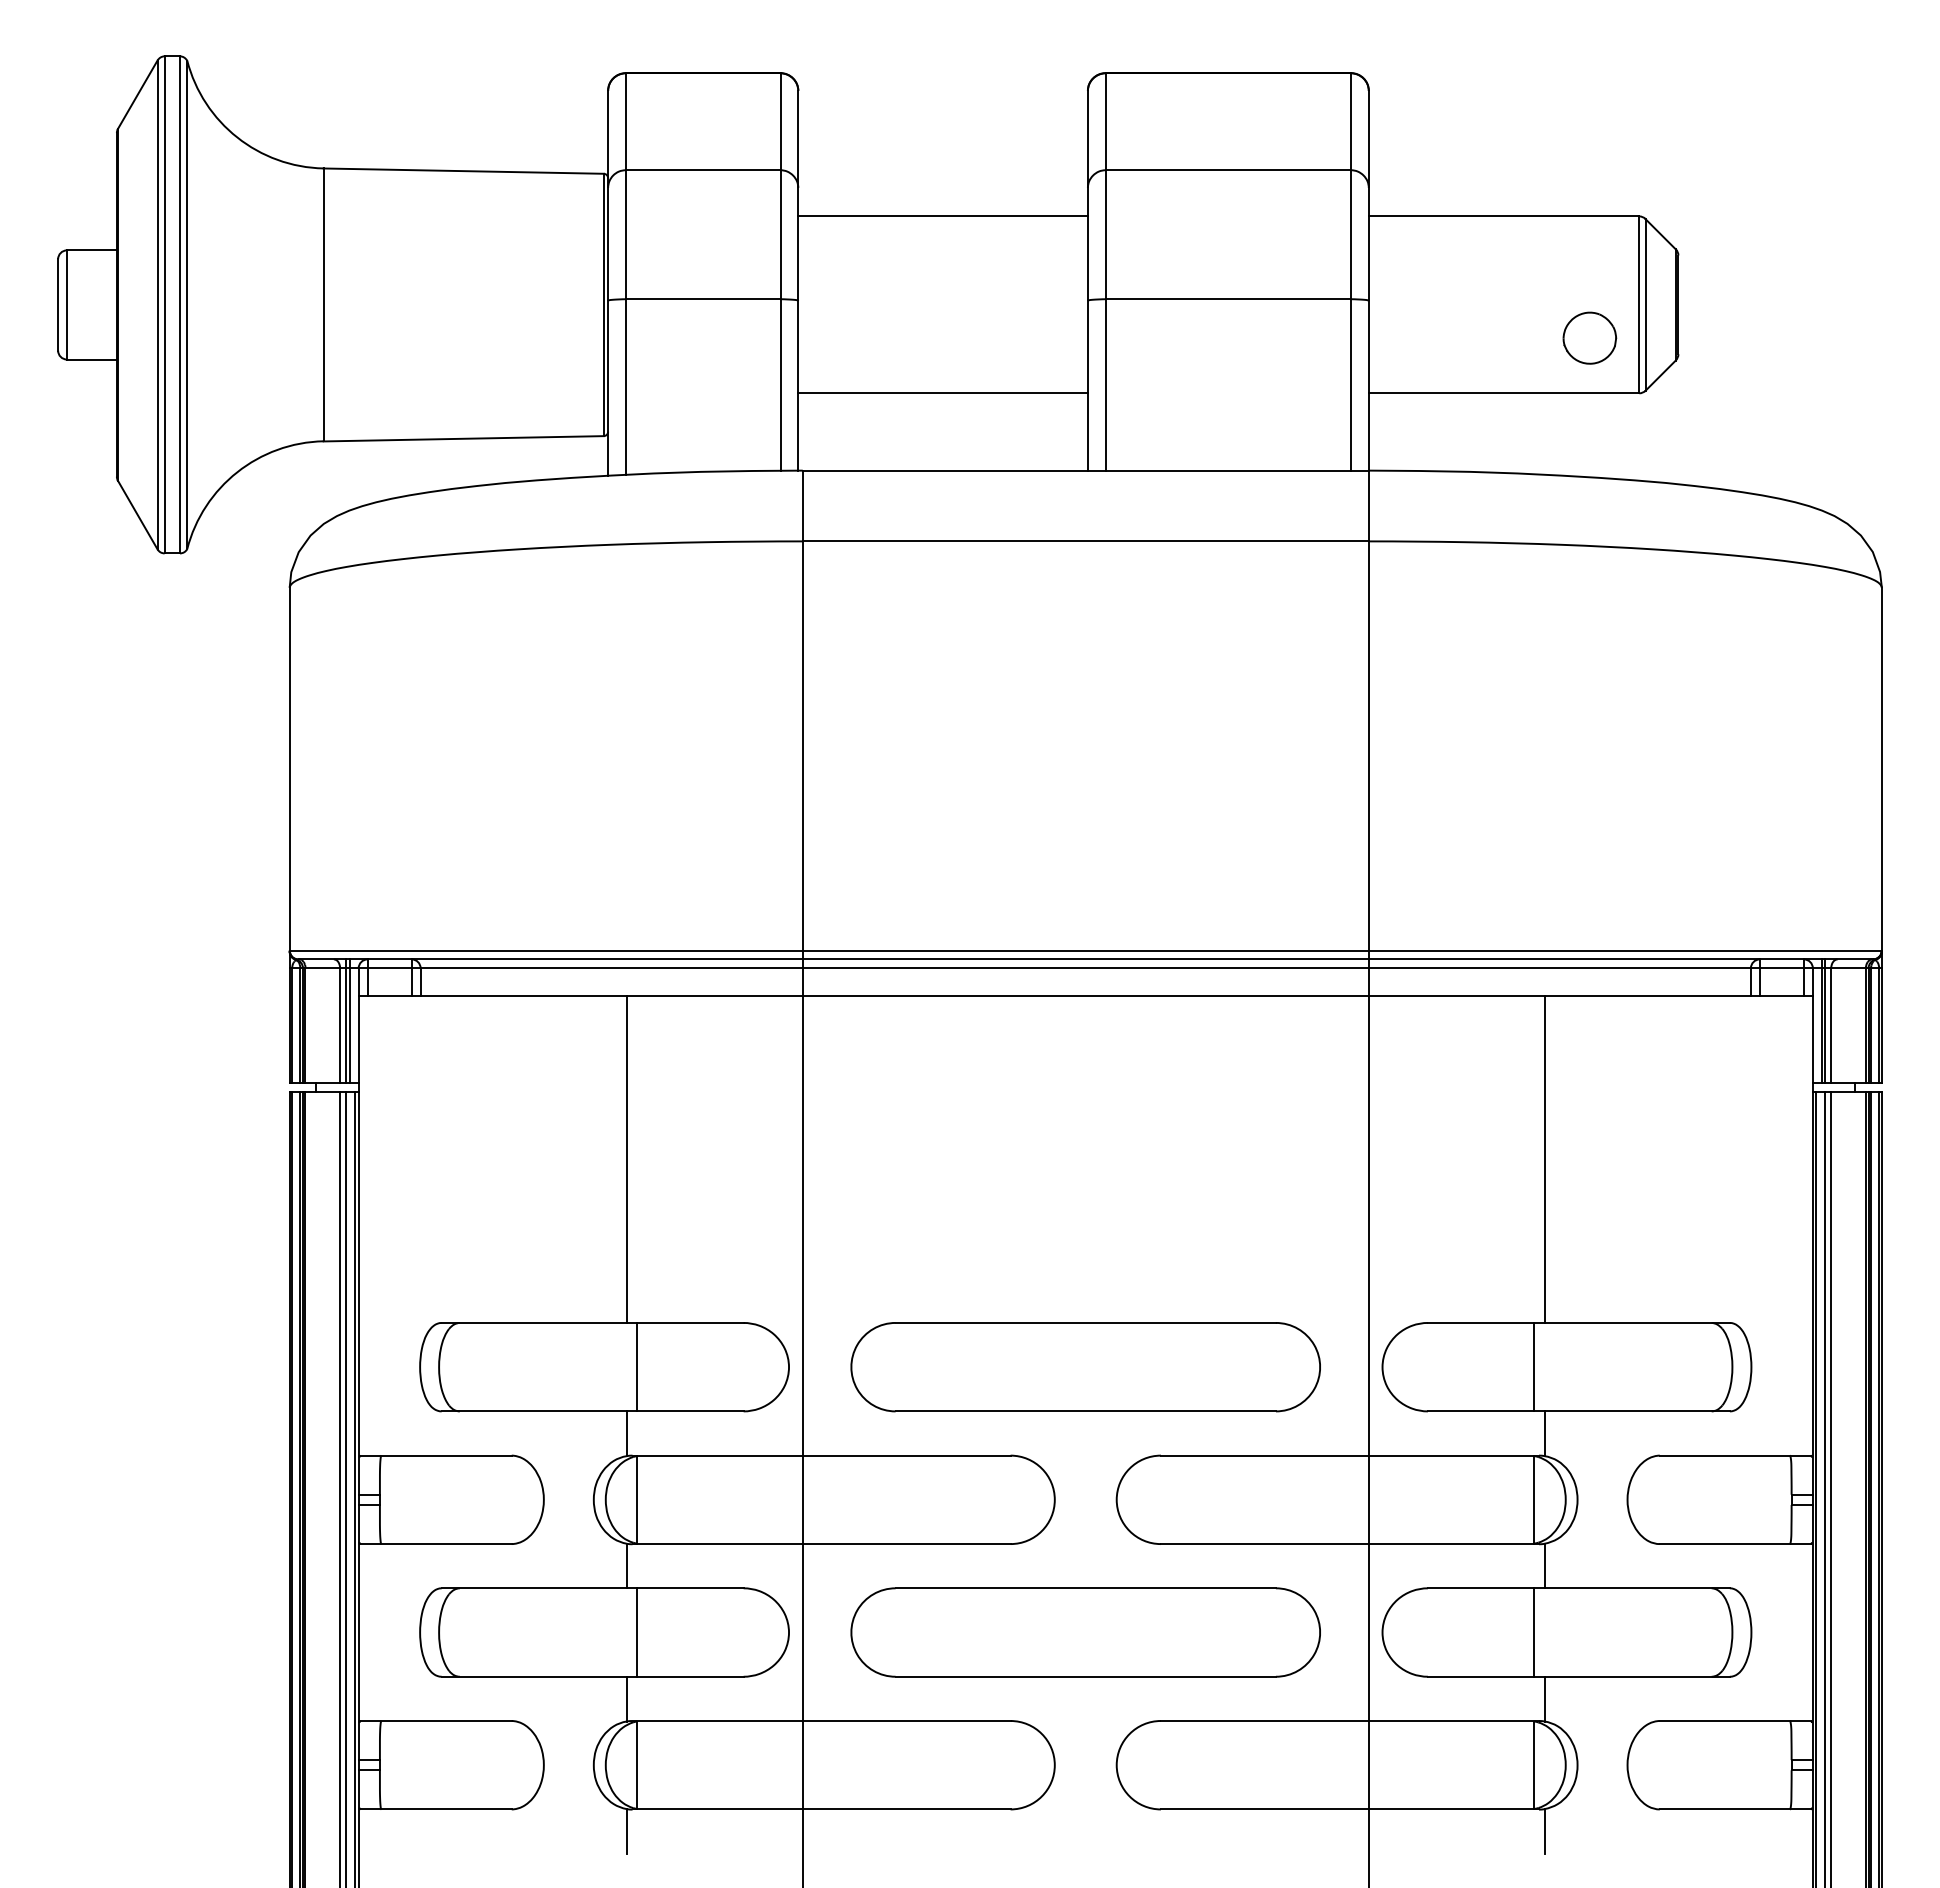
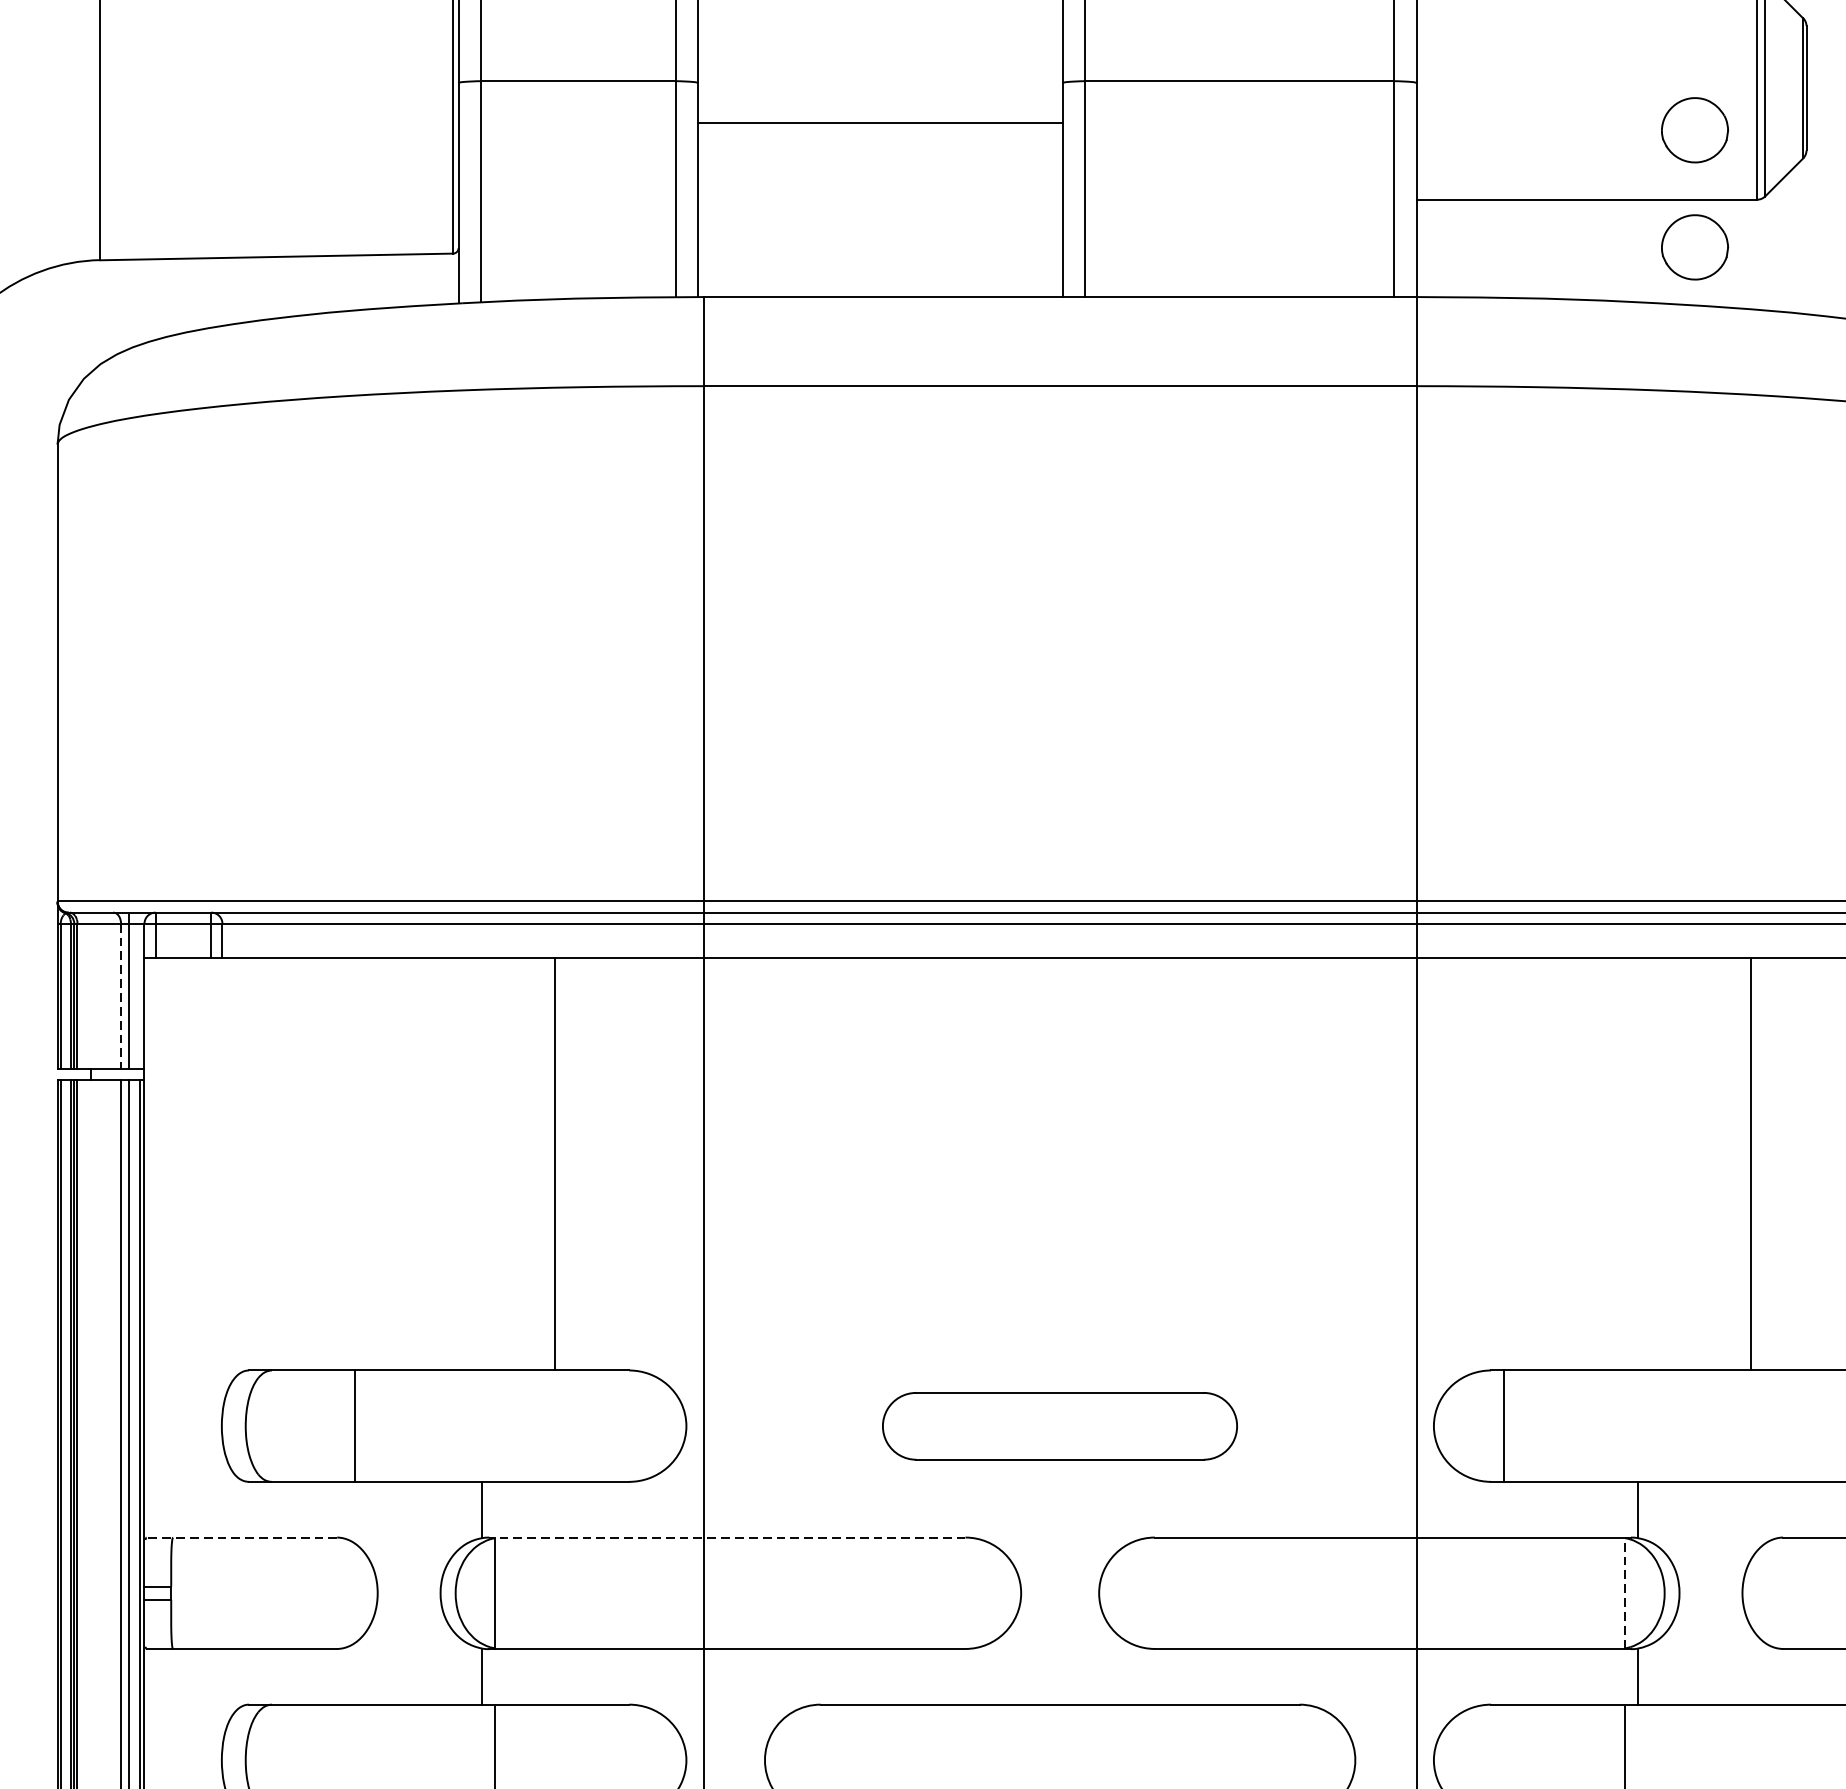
line: (942, 393) -> (879, 123), moved
part: (1589, 430) -> (1694, 246), added
line: (349, 1021) -> (132, 990), removed
line: (340, 1026) -> (121, 997), solid -> dashed
line: (626, 1158) -> (554, 1163), moved
line: (1544, 1158) -> (1751, 1163), moved
line: (637, 1366) -> (355, 1425), moved
line: (1534, 1366) -> (1504, 1425), moved
part: (1085, 1367) -> (1059, 1426), size x0.6
line: (436, 1455) -> (242, 1537), solid -> dashed
line: (821, 1455) -> (727, 1537), solid -> dashed
line: (1534, 1499) -> (1625, 1592), solid -> dashed

